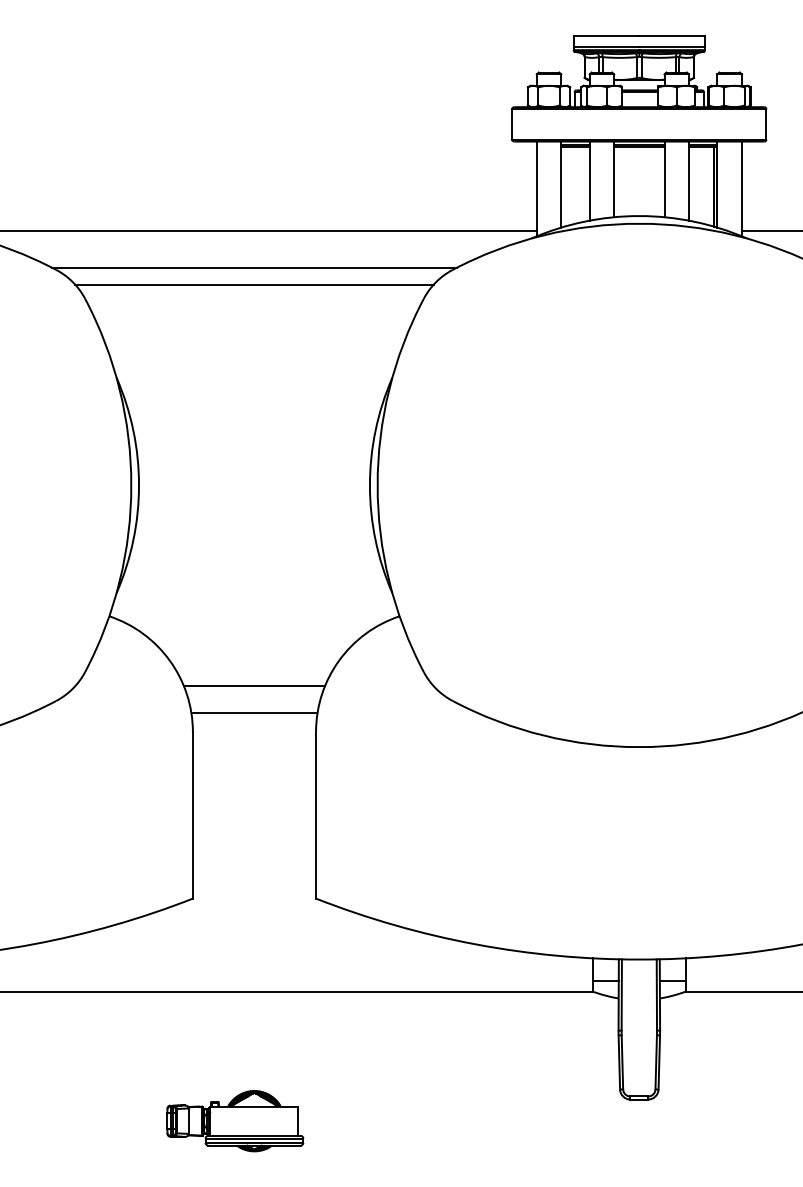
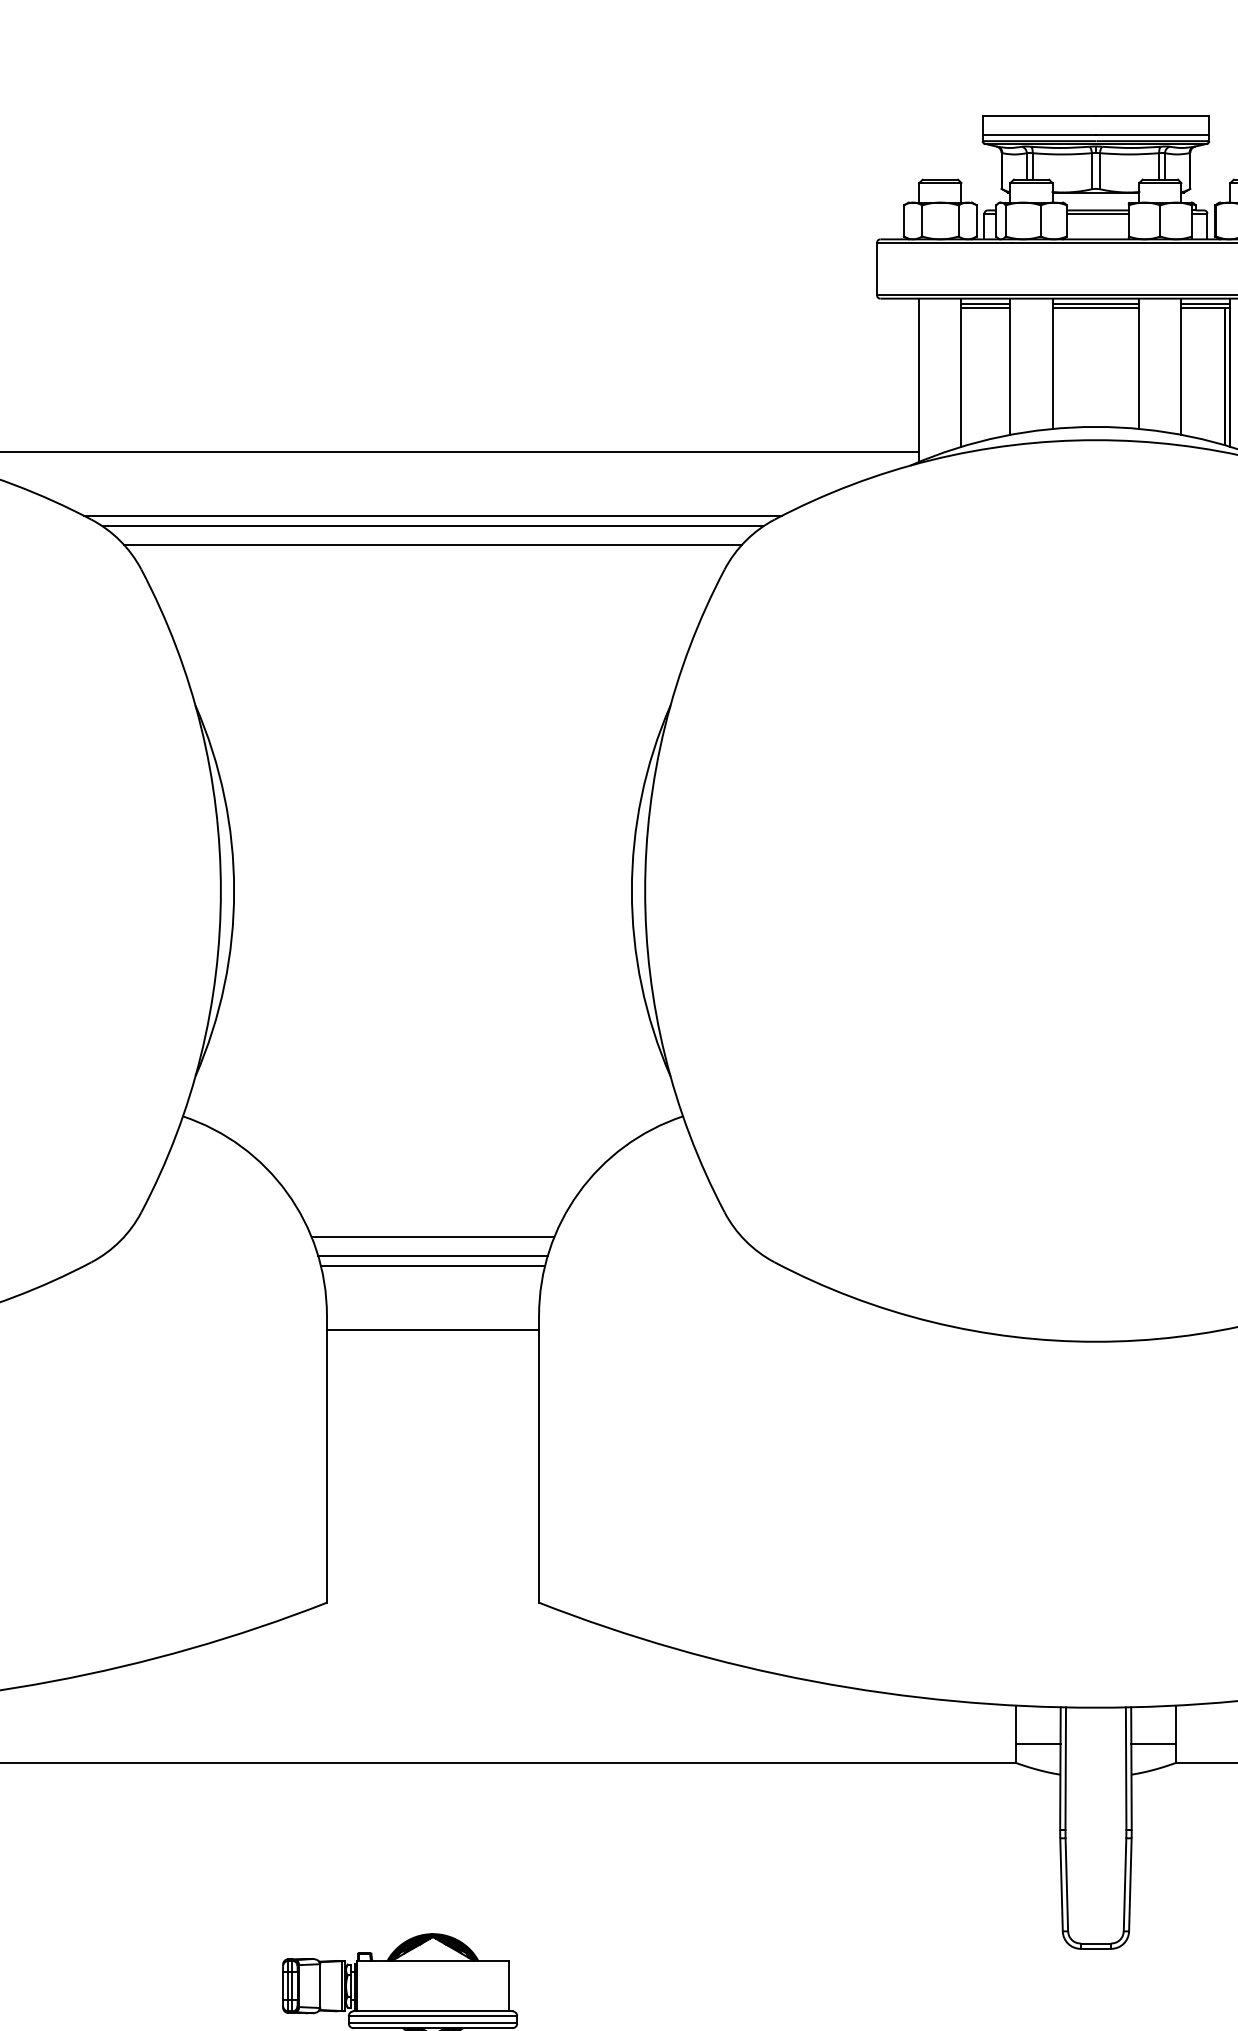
line: (254, 273) -> (433, 525), added
line: (254, 697) -> (433, 1256), added
line: (254, 703) -> (433, 1266), added
line: (254, 713) -> (433, 1330), moved

